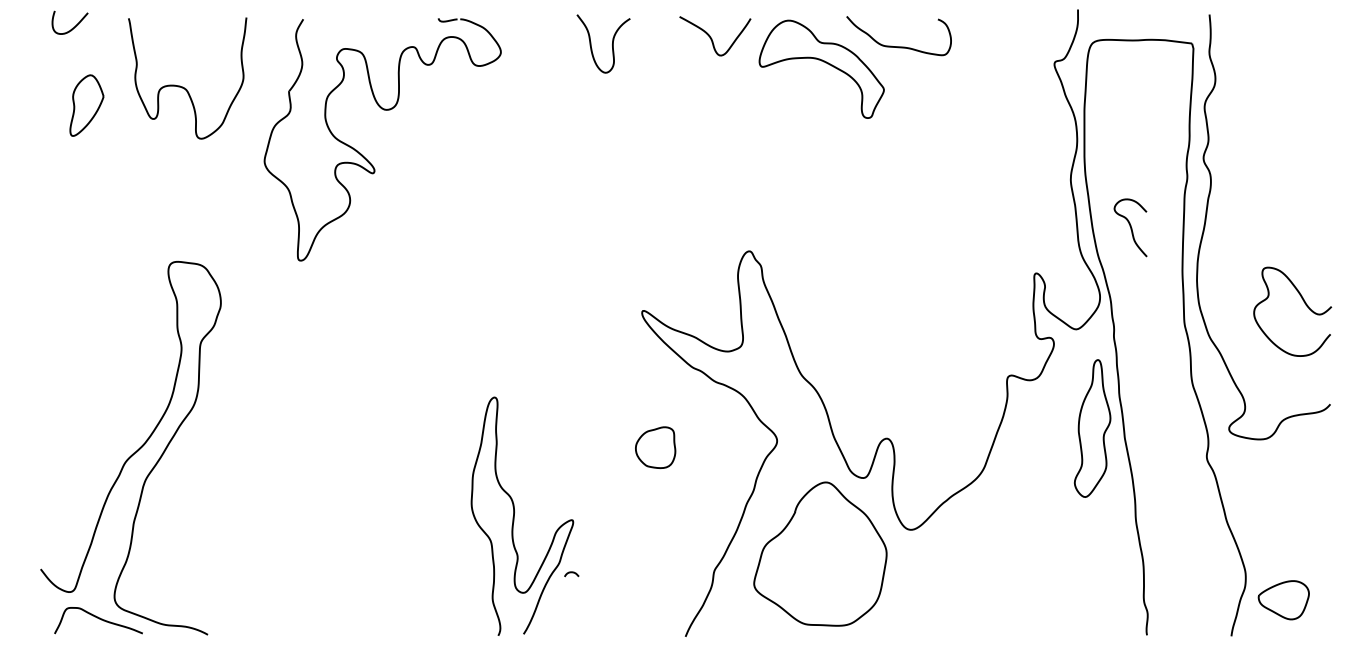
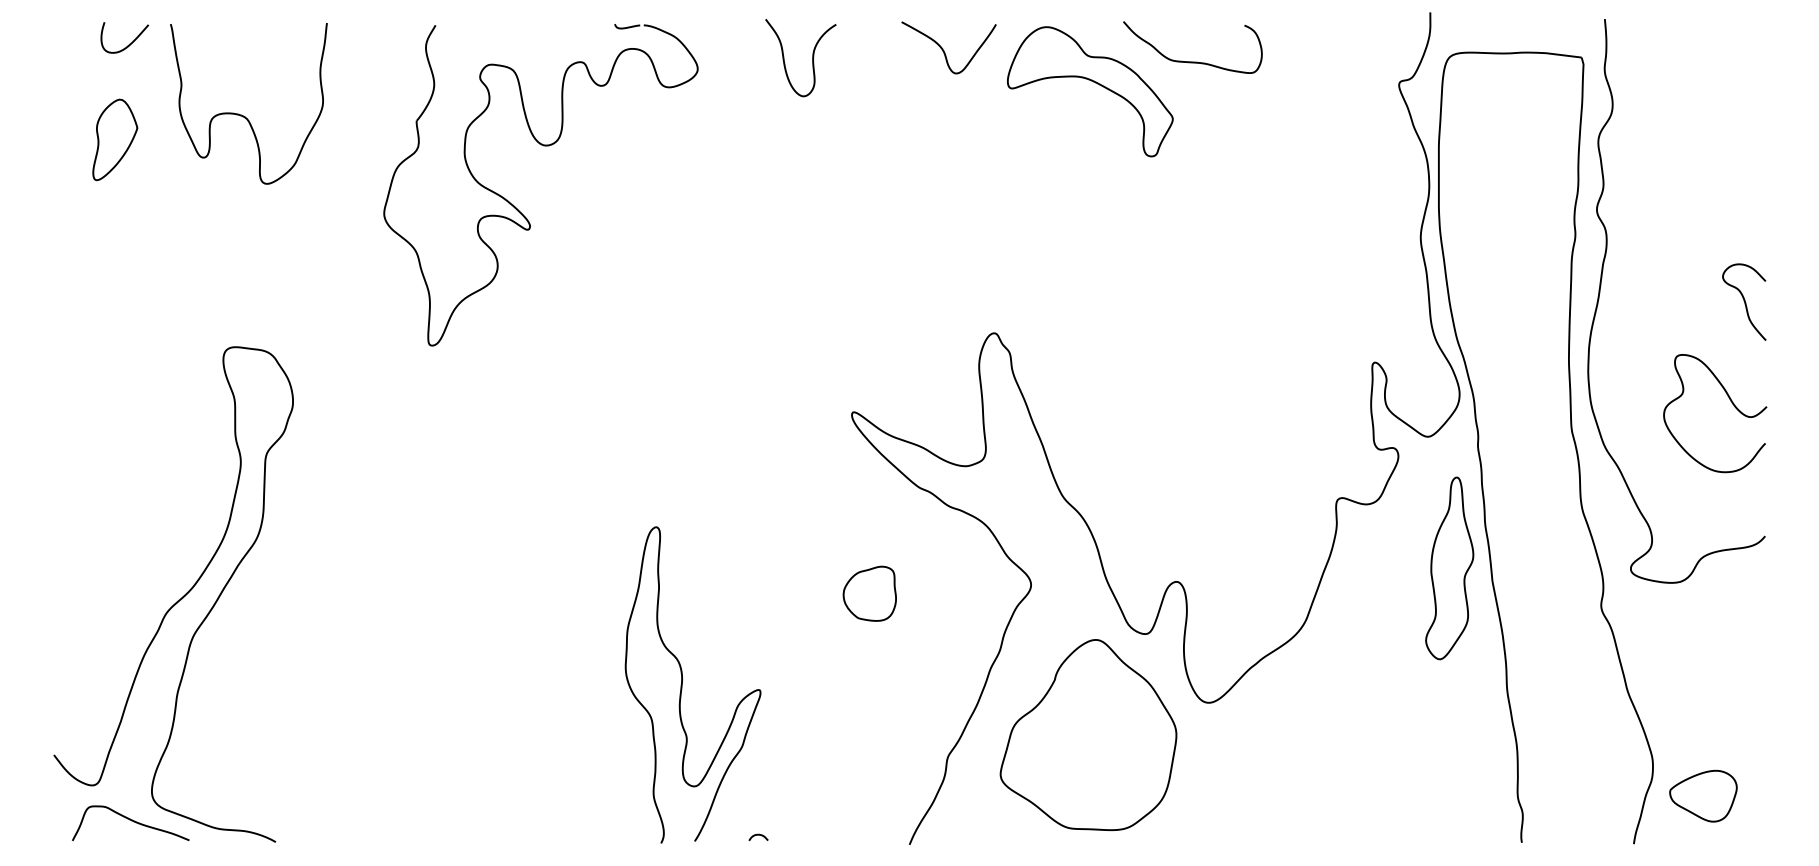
curve: (71, 28) -> (126, 45), moved
part: (364, 156) -> (516, 207), moved
curve: (1130, 227) -> (1744, 301), moved
curve: (571, 573) -> (758, 836), moved

